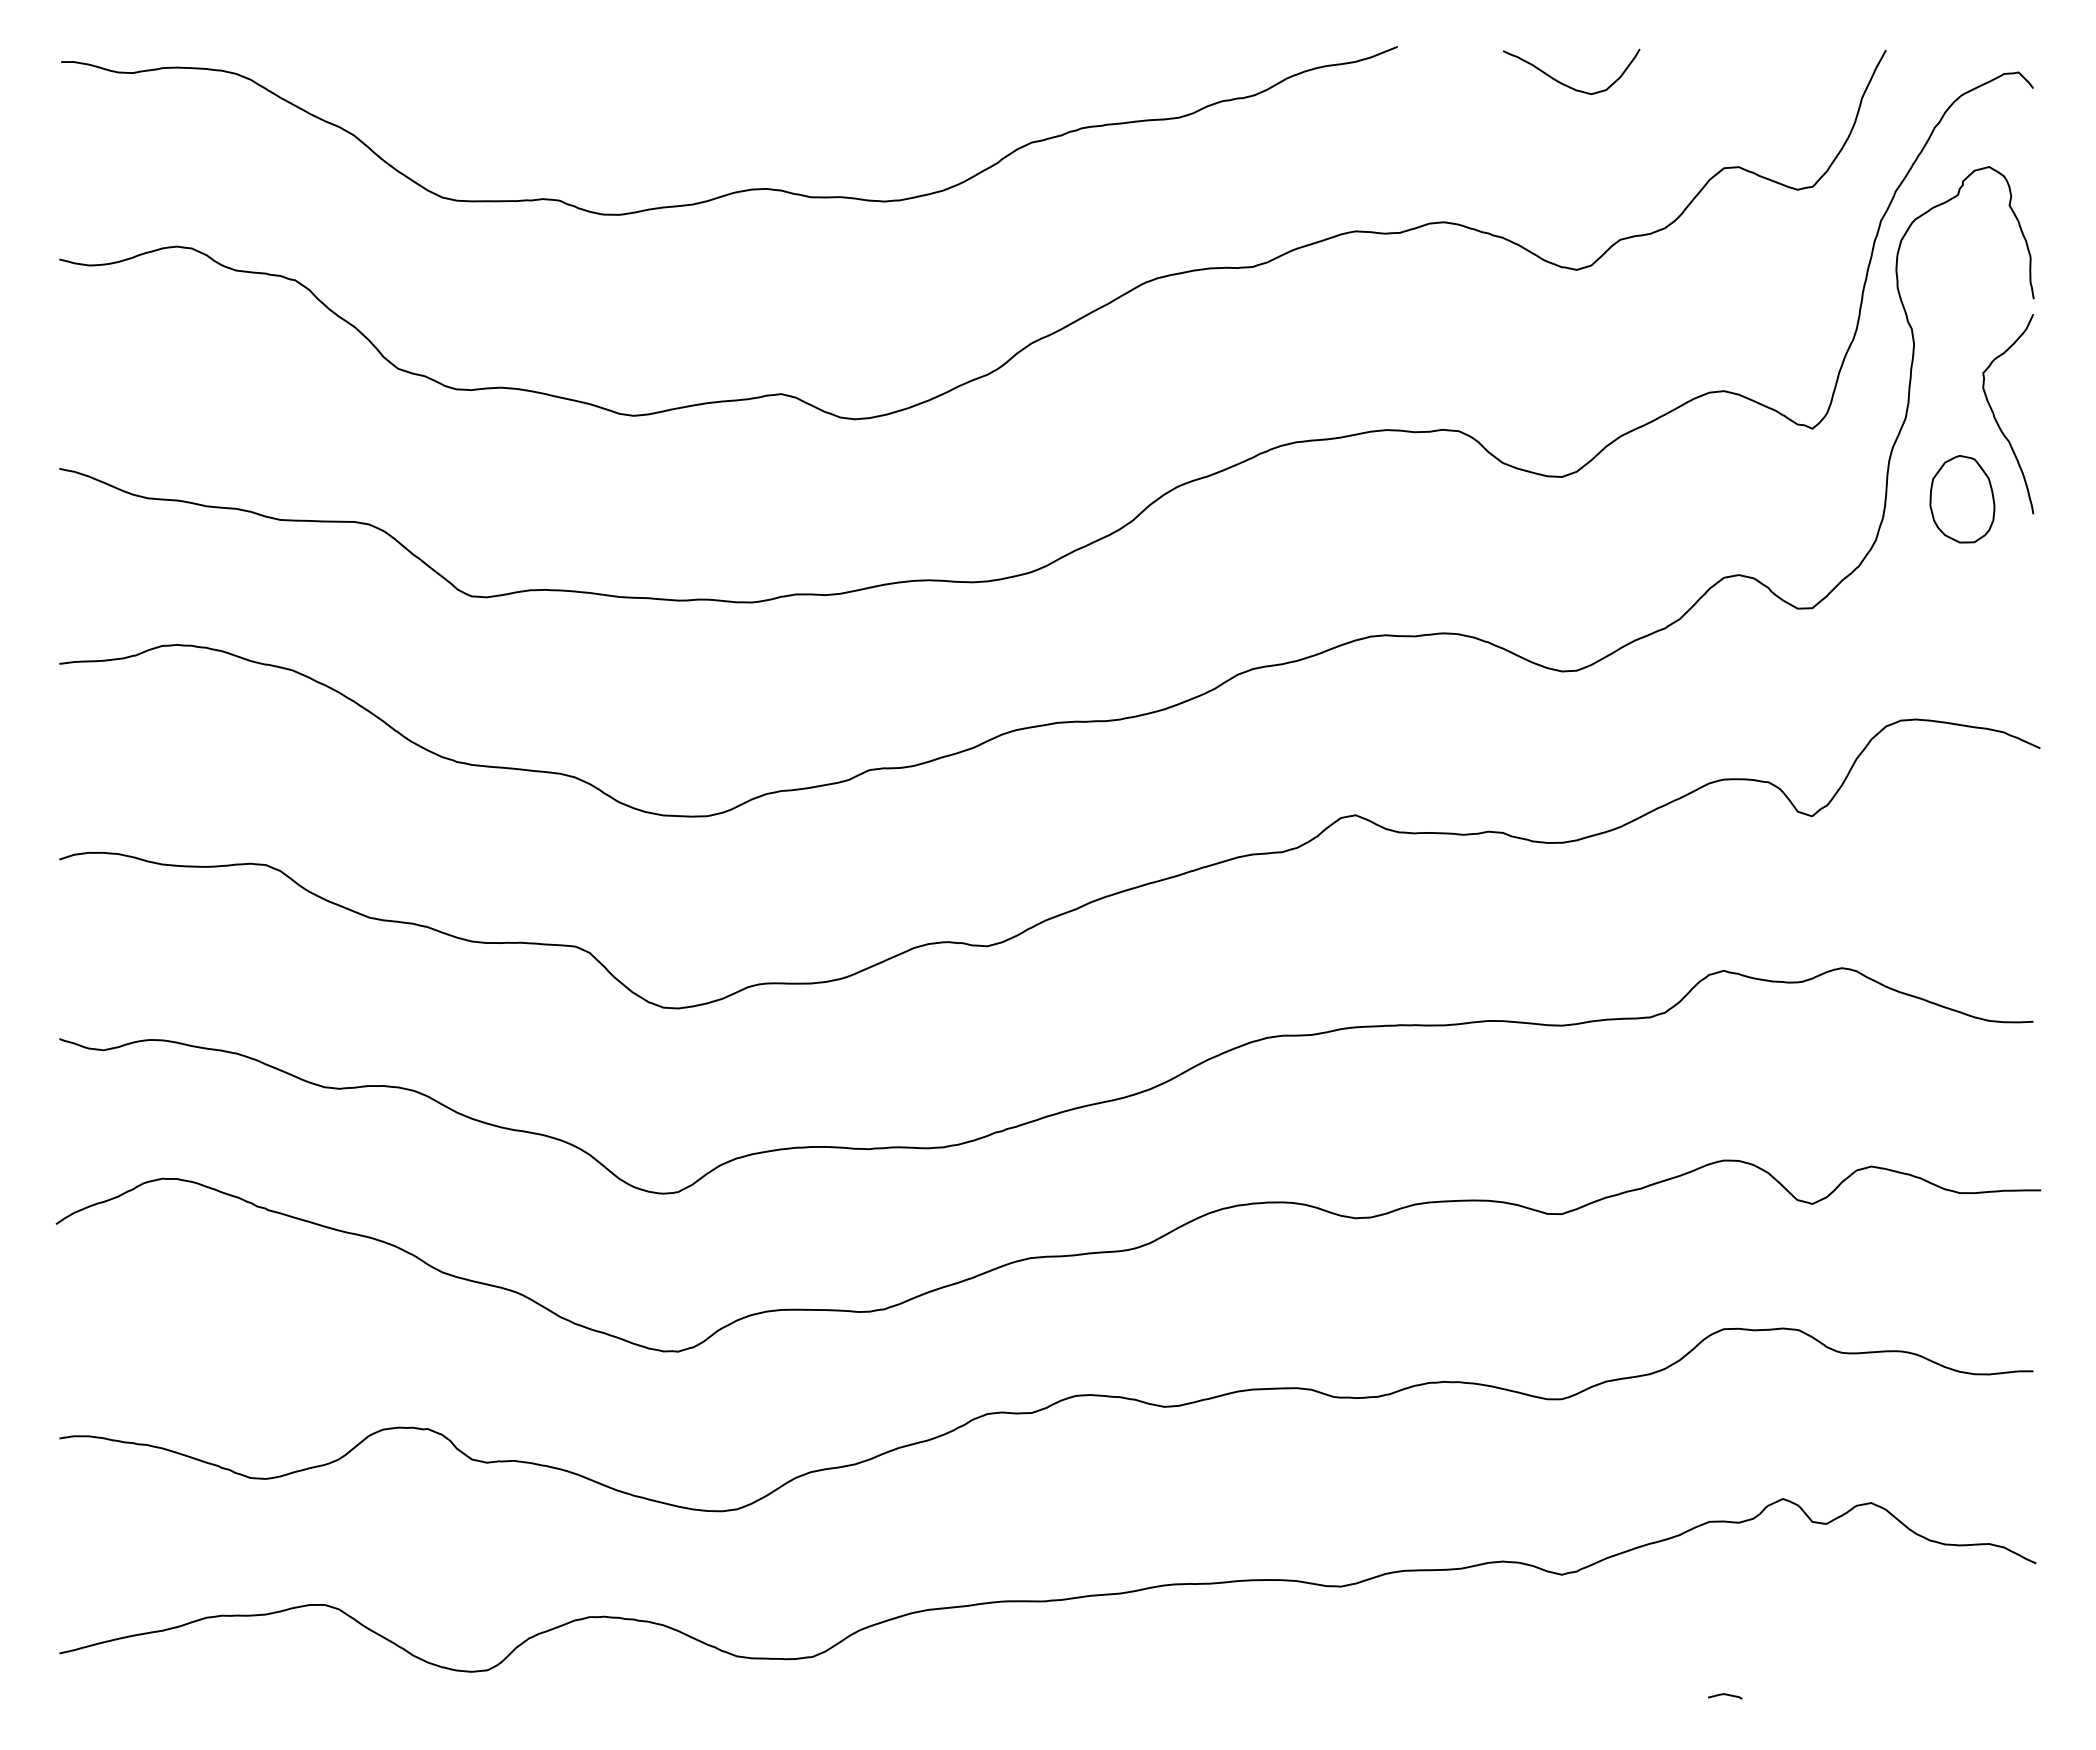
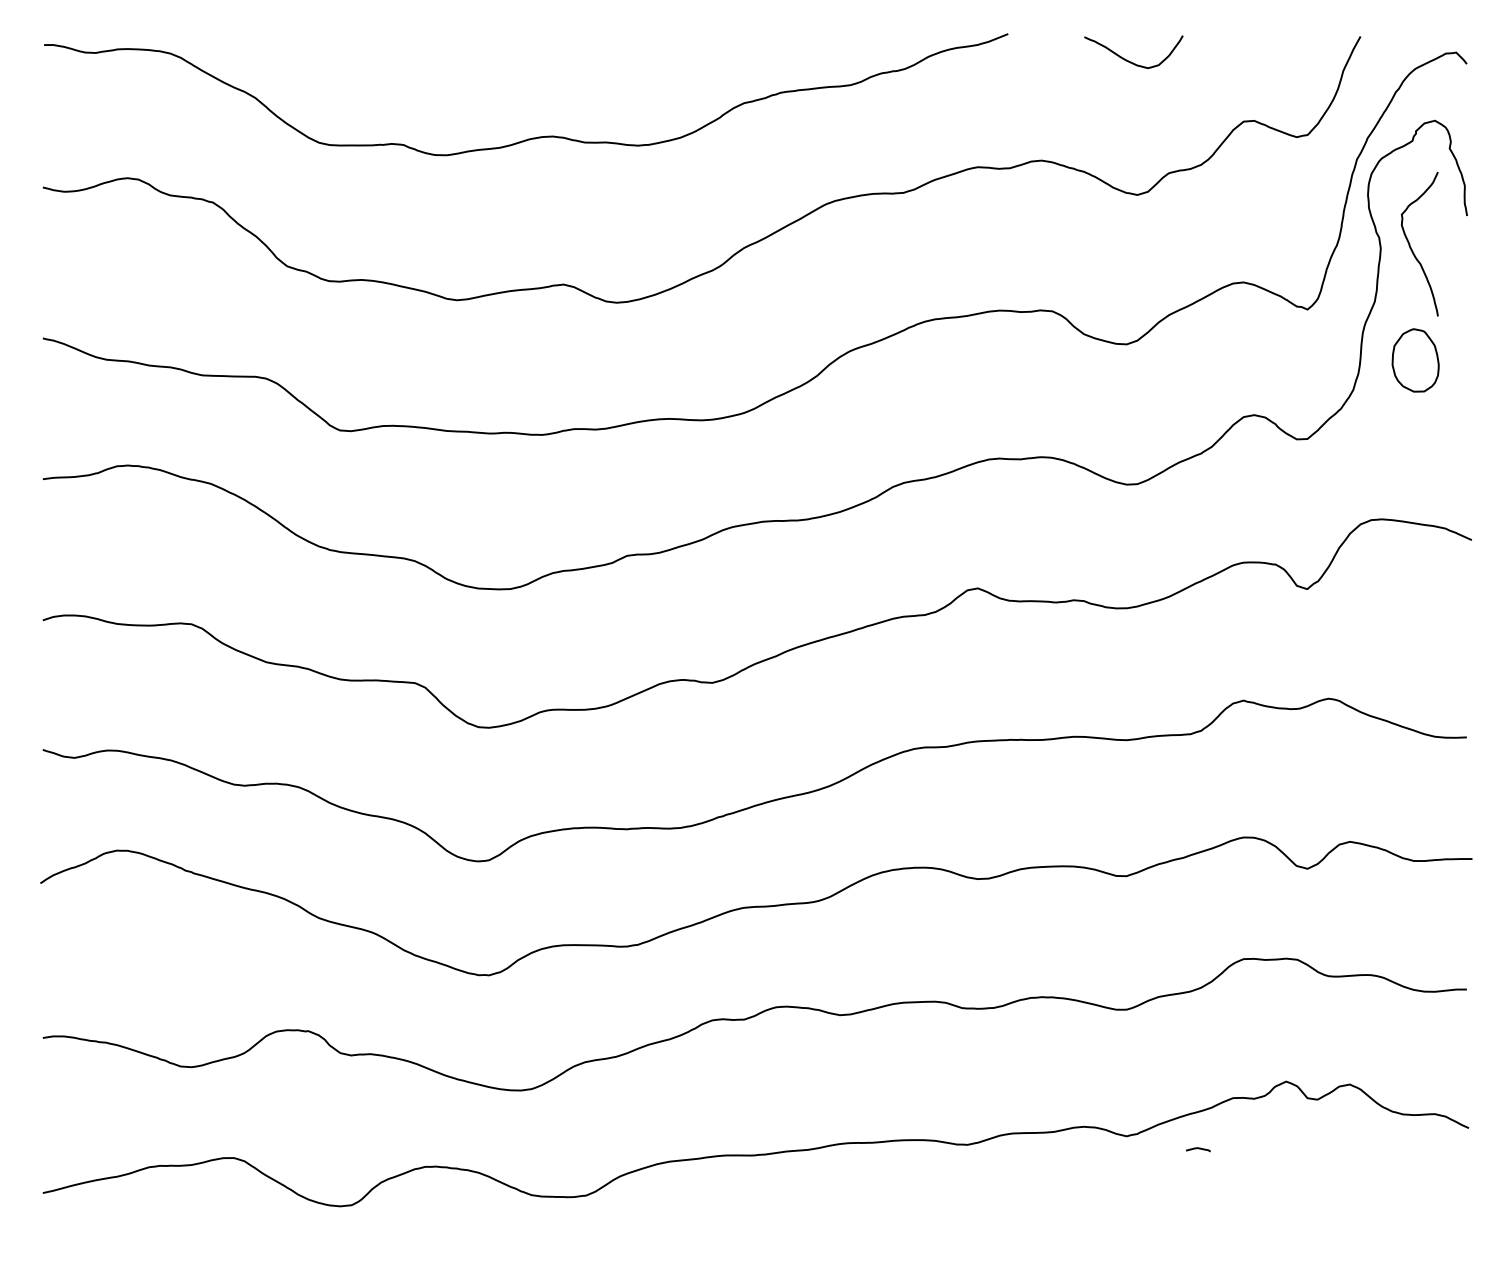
curve: (1996, 419) -> (1411, 248), moved
curve: (1725, 1695) -> (1198, 1149), moved

